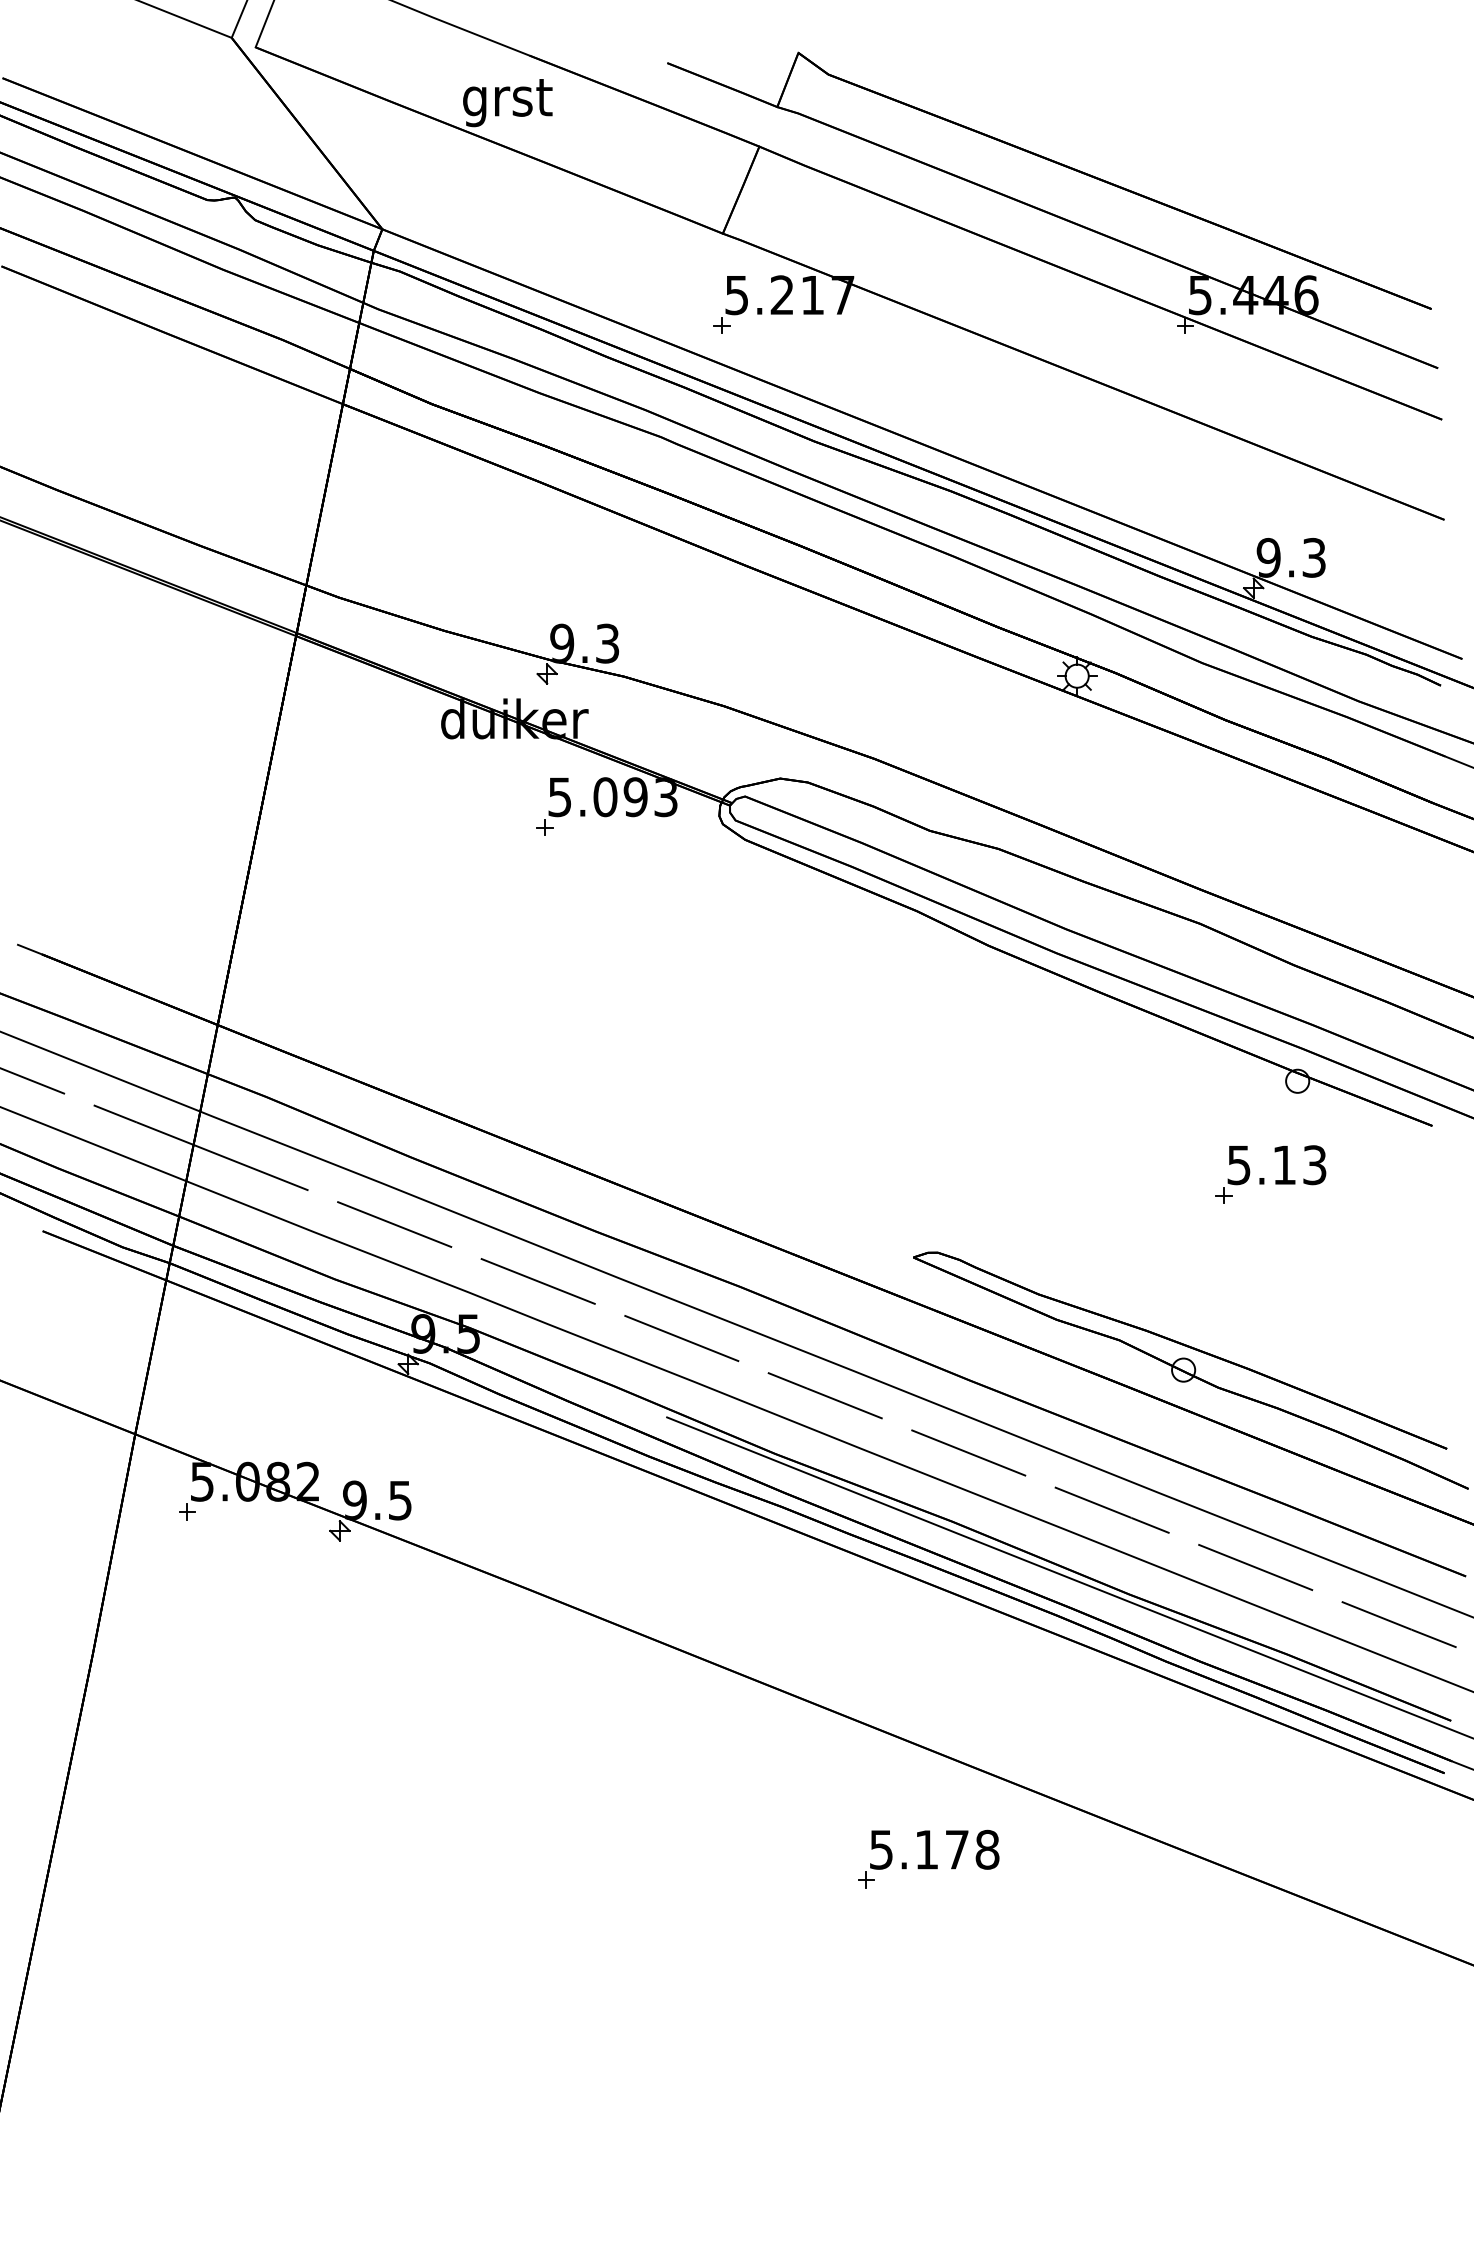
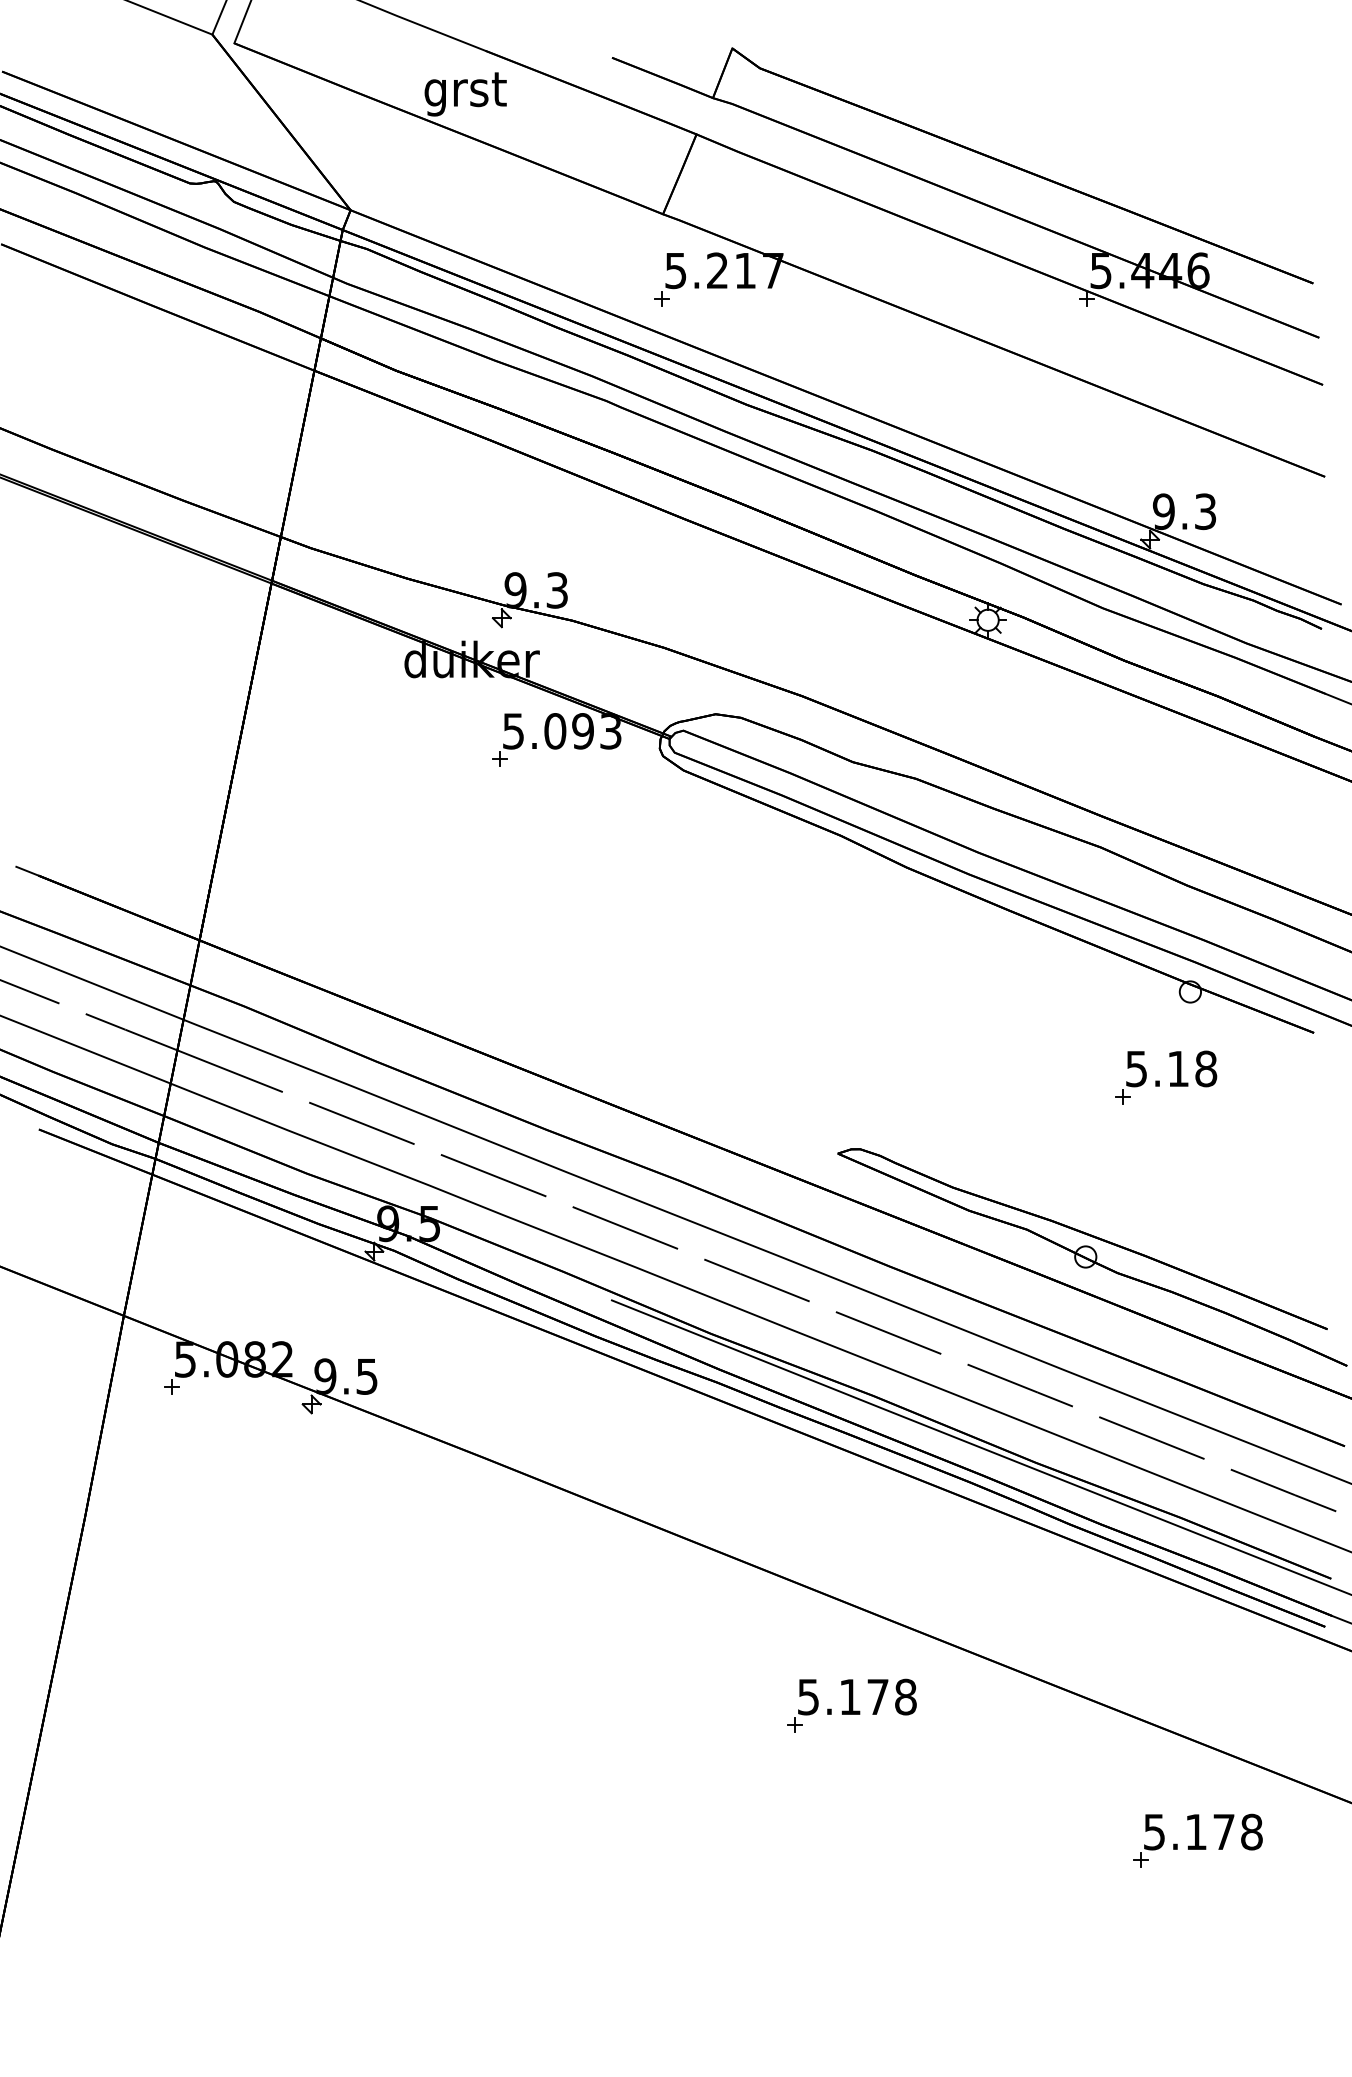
text: (1315, 1164) -> (1206, 1068), 5.13 -> 5.18
part: (1305, 2006) -> (1197, 1840), added

